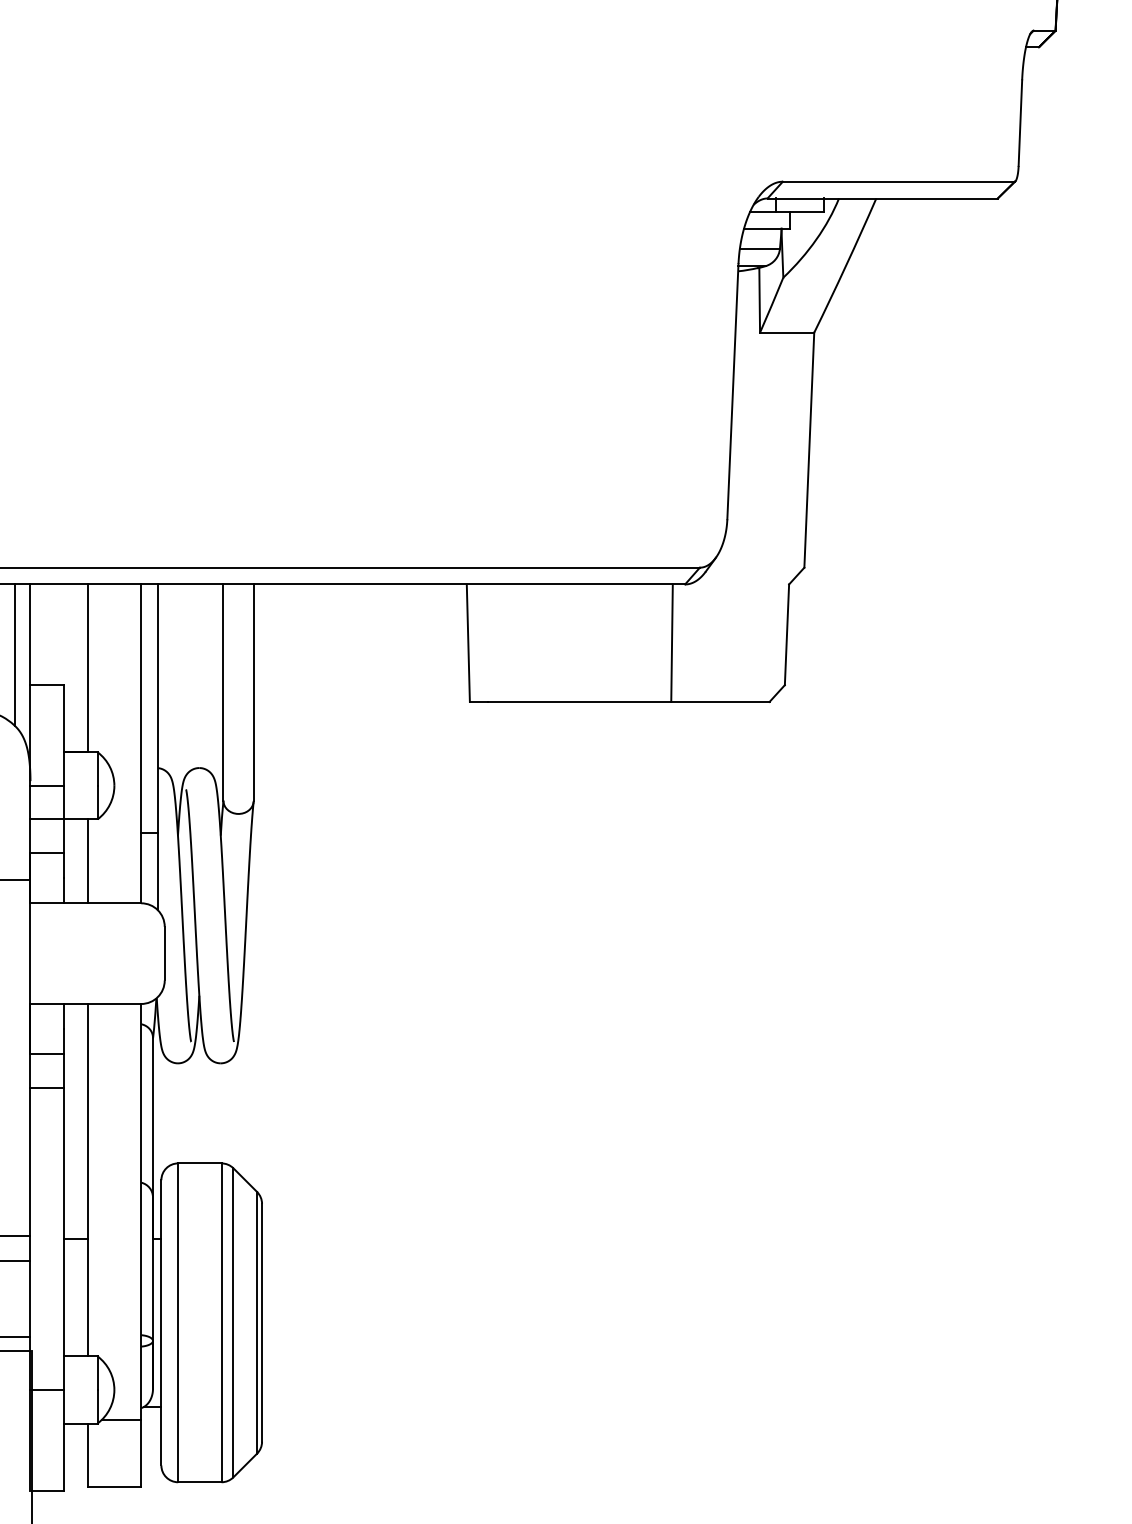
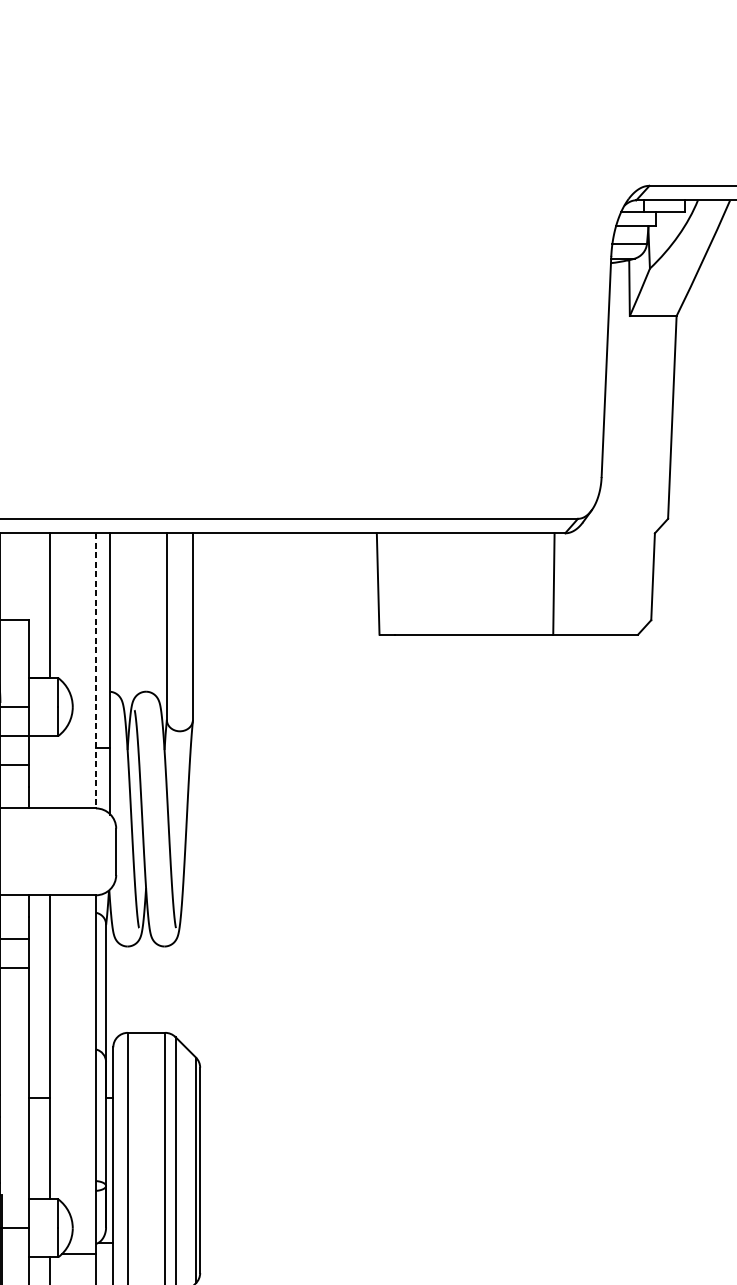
line: (141, 744) -> (96, 671), solid -> dashed
line: (87, 861) -> (49, 772), removed

